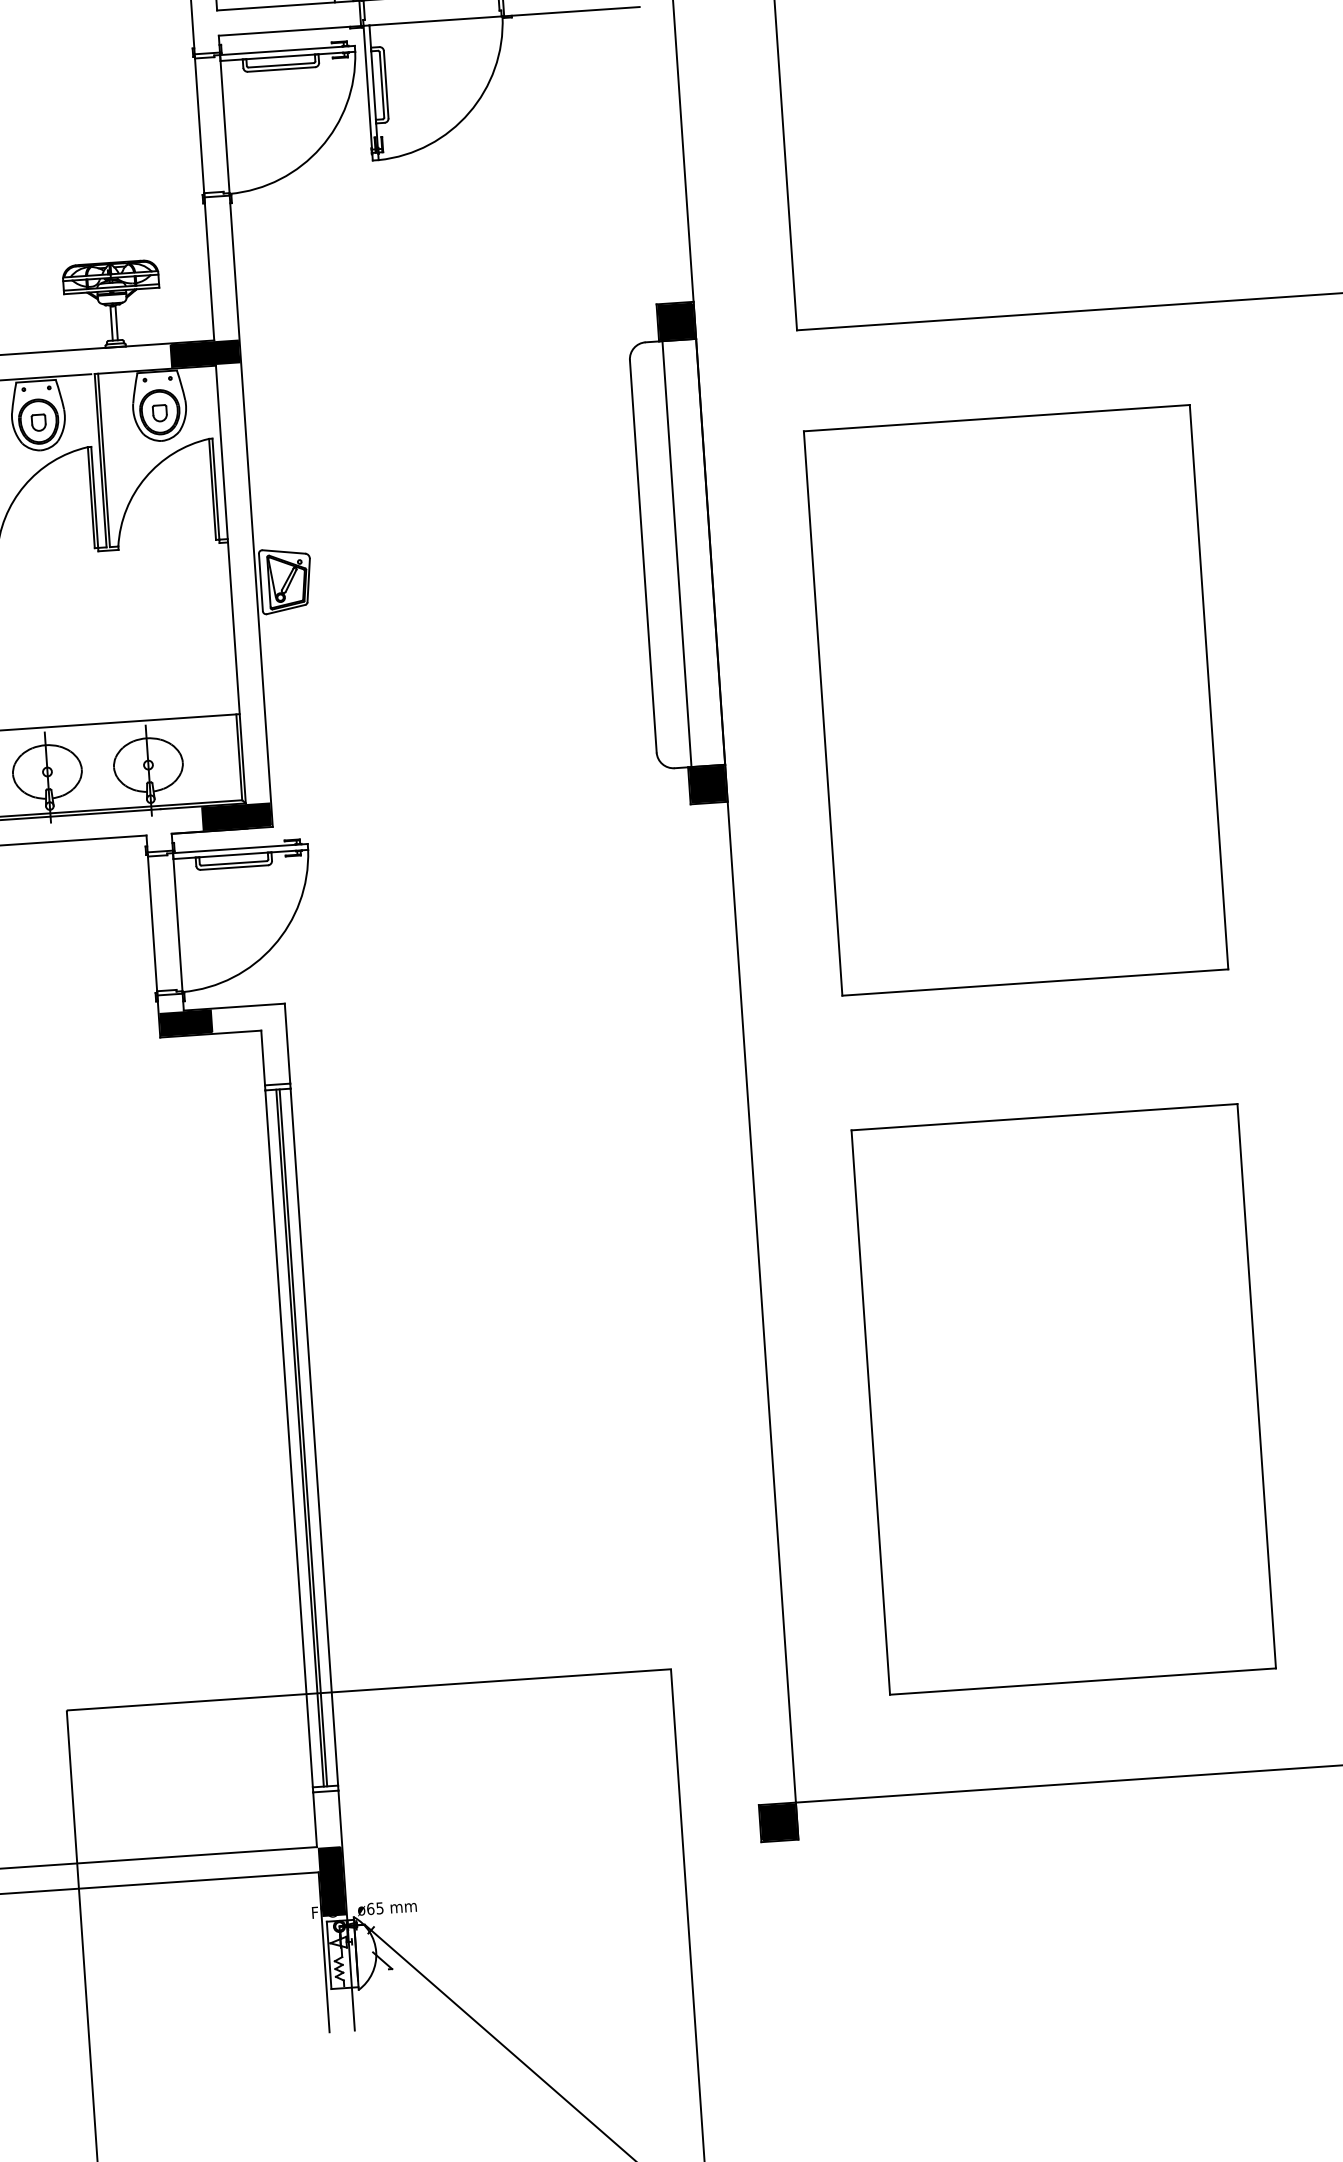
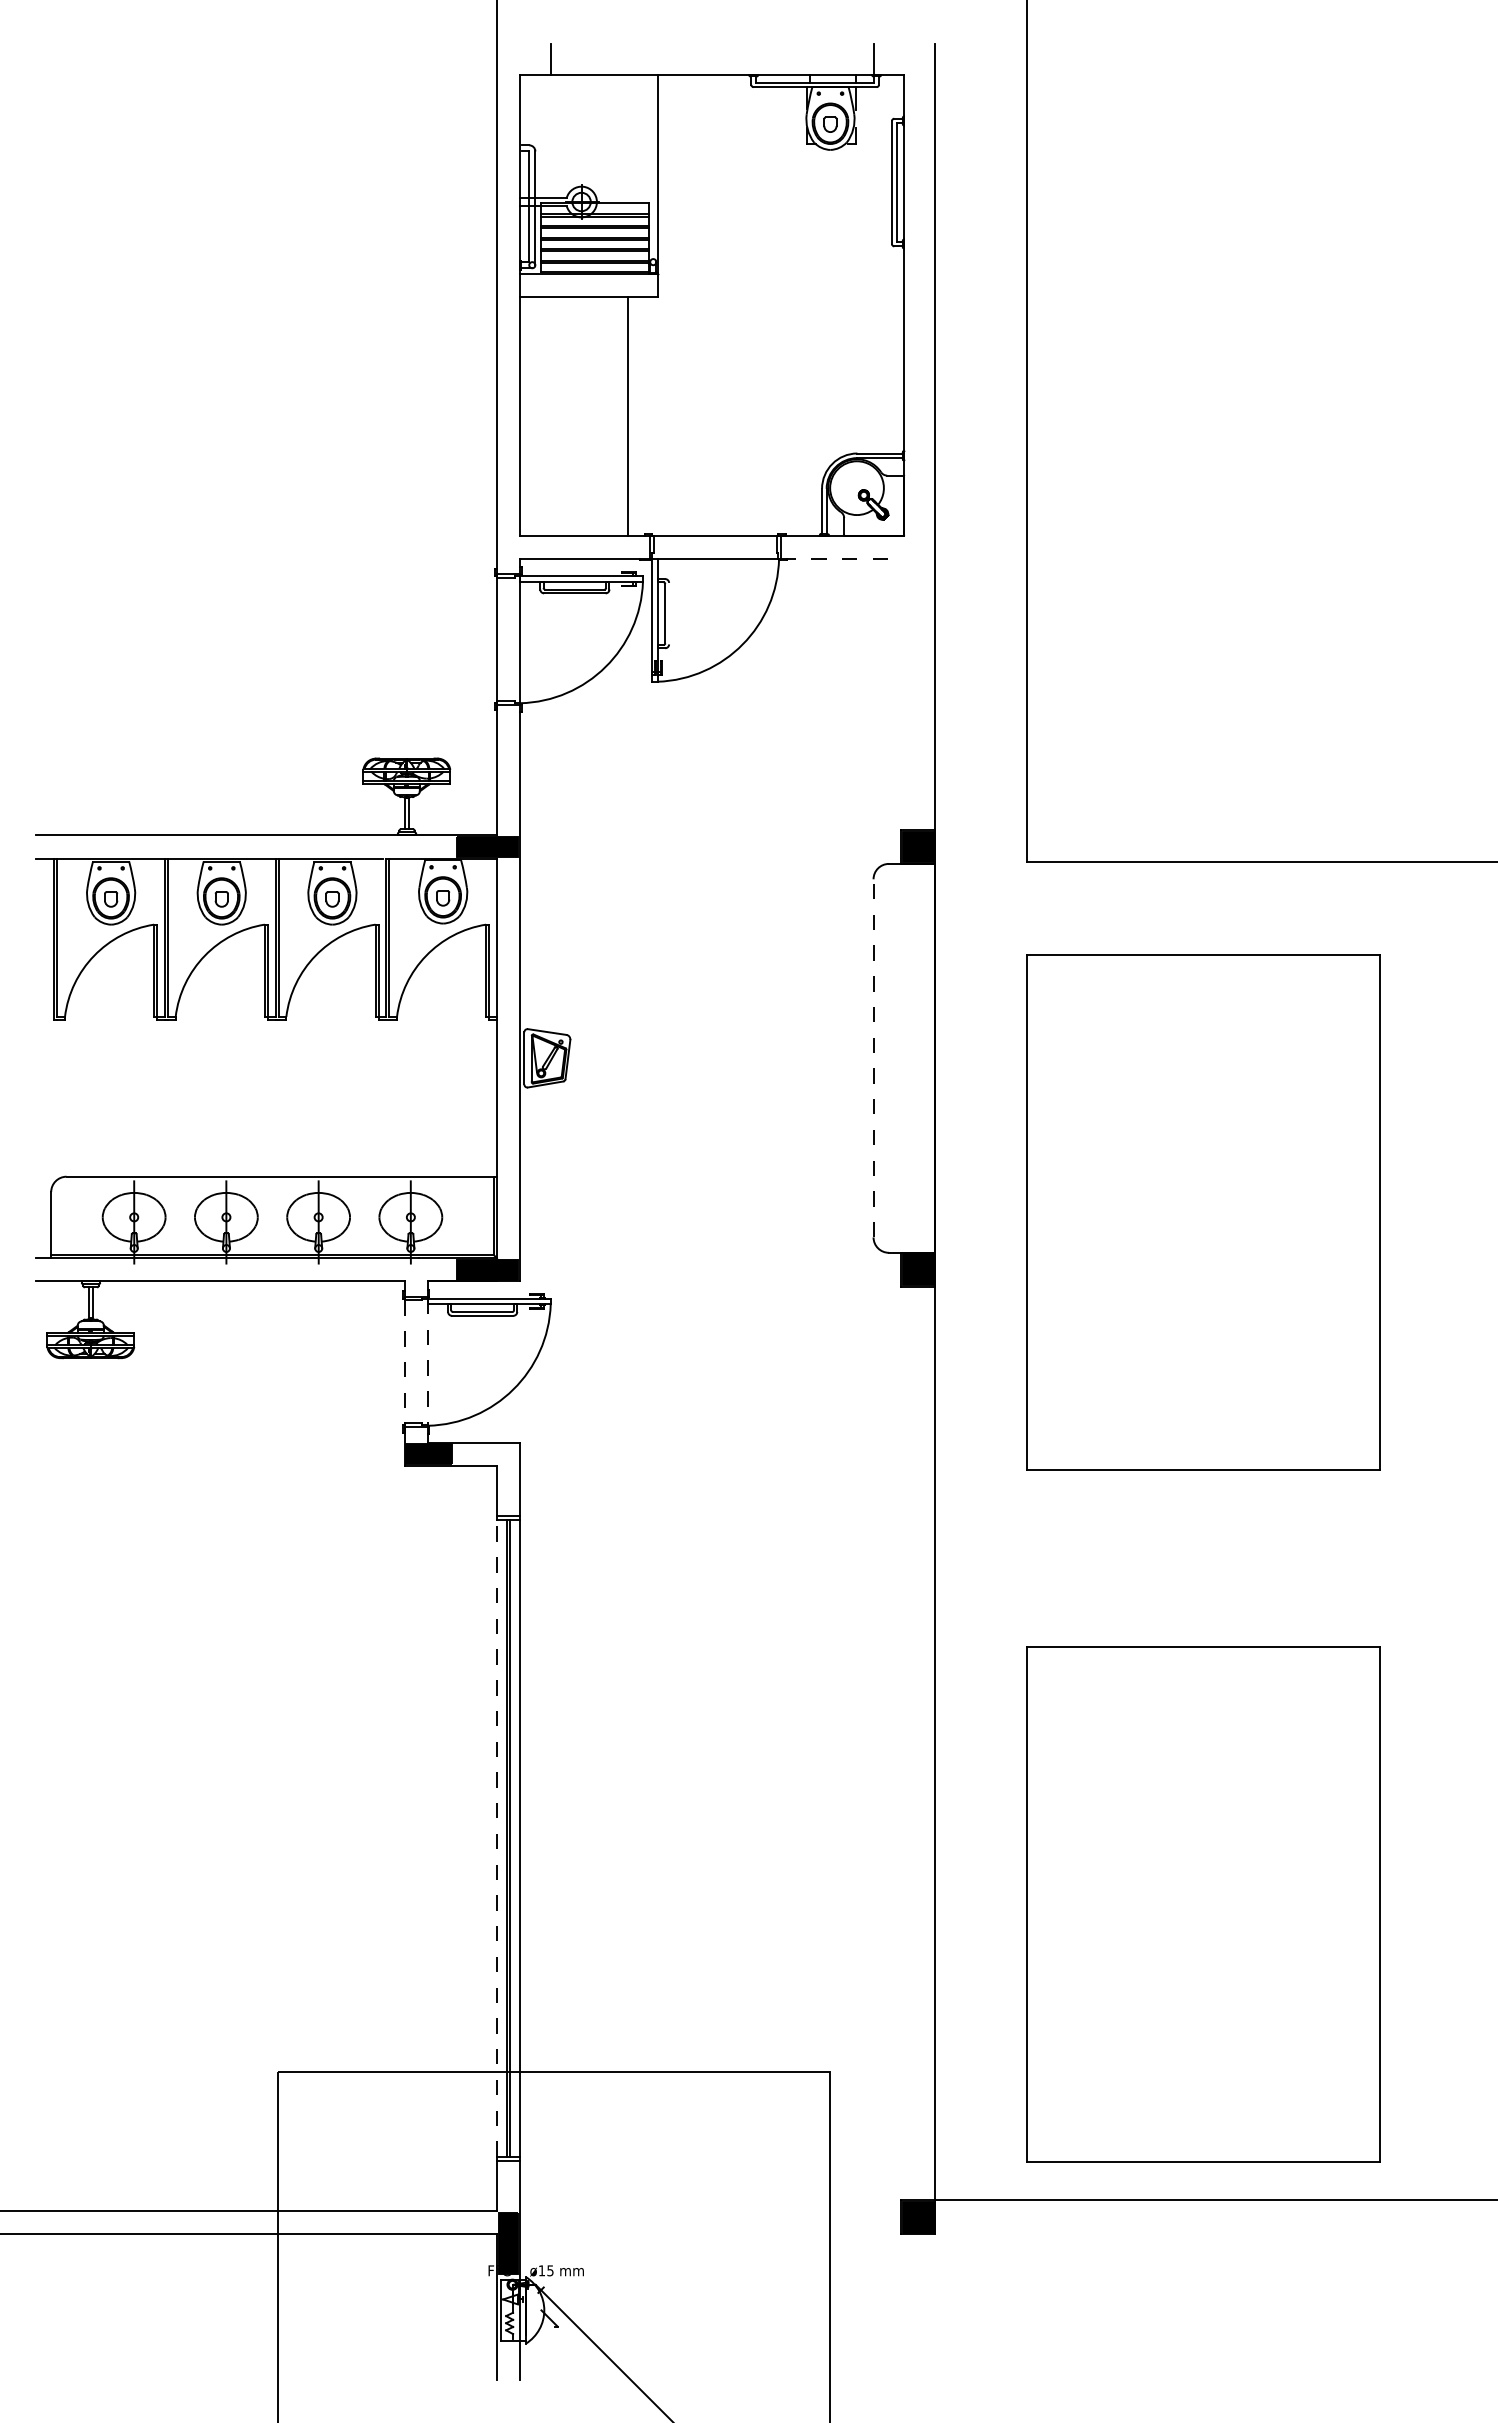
line: (571, 11) -> (842, 558), solid -> dashed
line: (386, 84) -> (669, 613), removed
line: (677, 553) -> (904, 1057), removed
line: (643, 555) -> (873, 1057), solid -> dashed
line: (177, 922) -> (427, 1362), solid -> dashed
line: (152, 924) -> (404, 1362), solid -> dashed
part: (1063, 1399) -> (1203, 1904), moved
line: (288, 1437) -> (496, 1837), solid -> dashed
text: (370, 1908) -> (541, 2270), ø65 -> ø15

